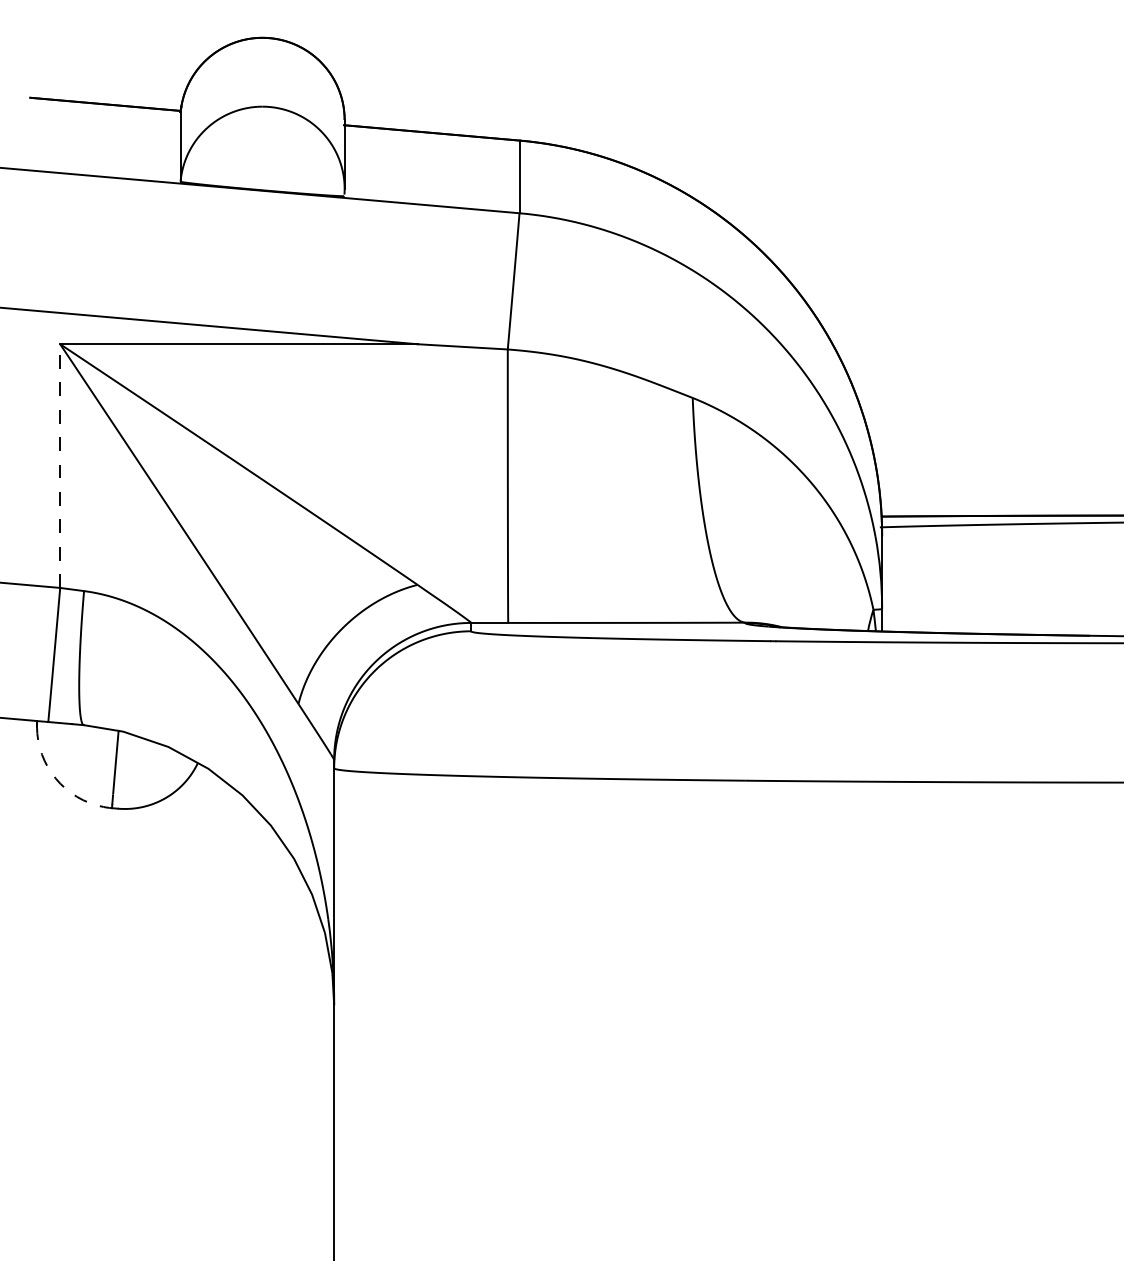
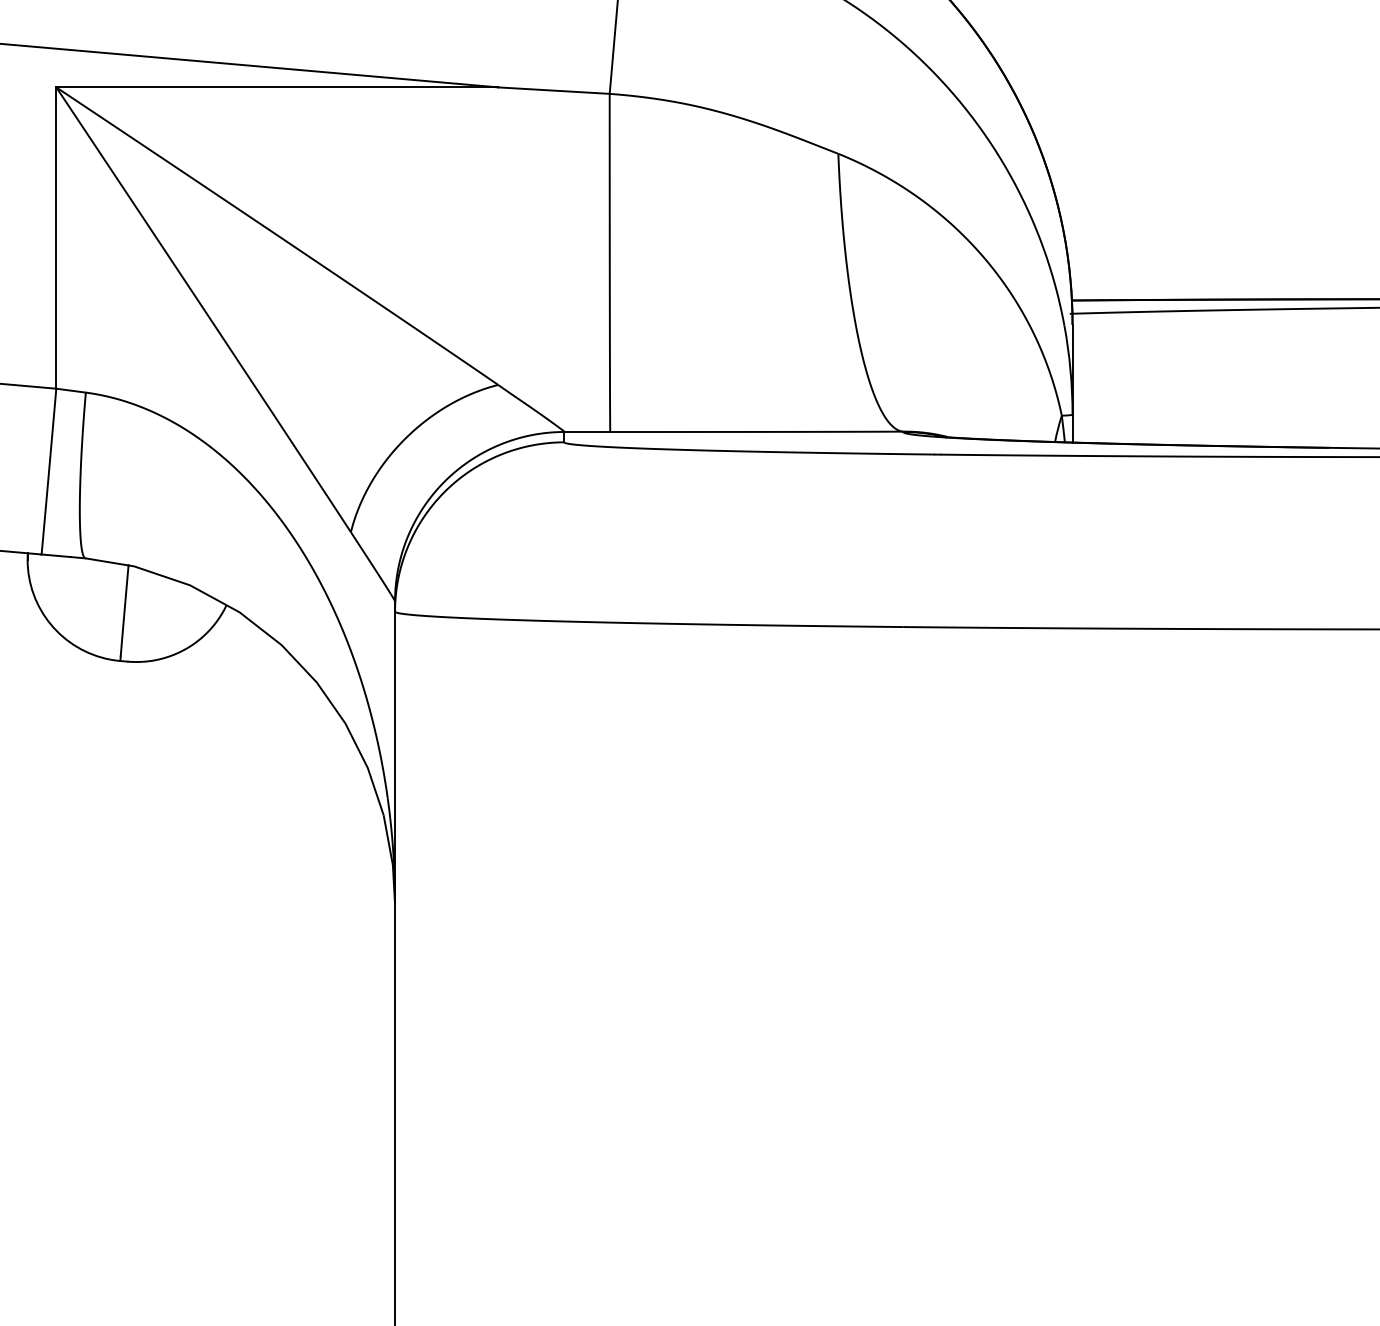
line: (60, 466) -> (56, 238), dashed -> solid
arc: (55, 778) -> (50, 624), dashed -> solid

